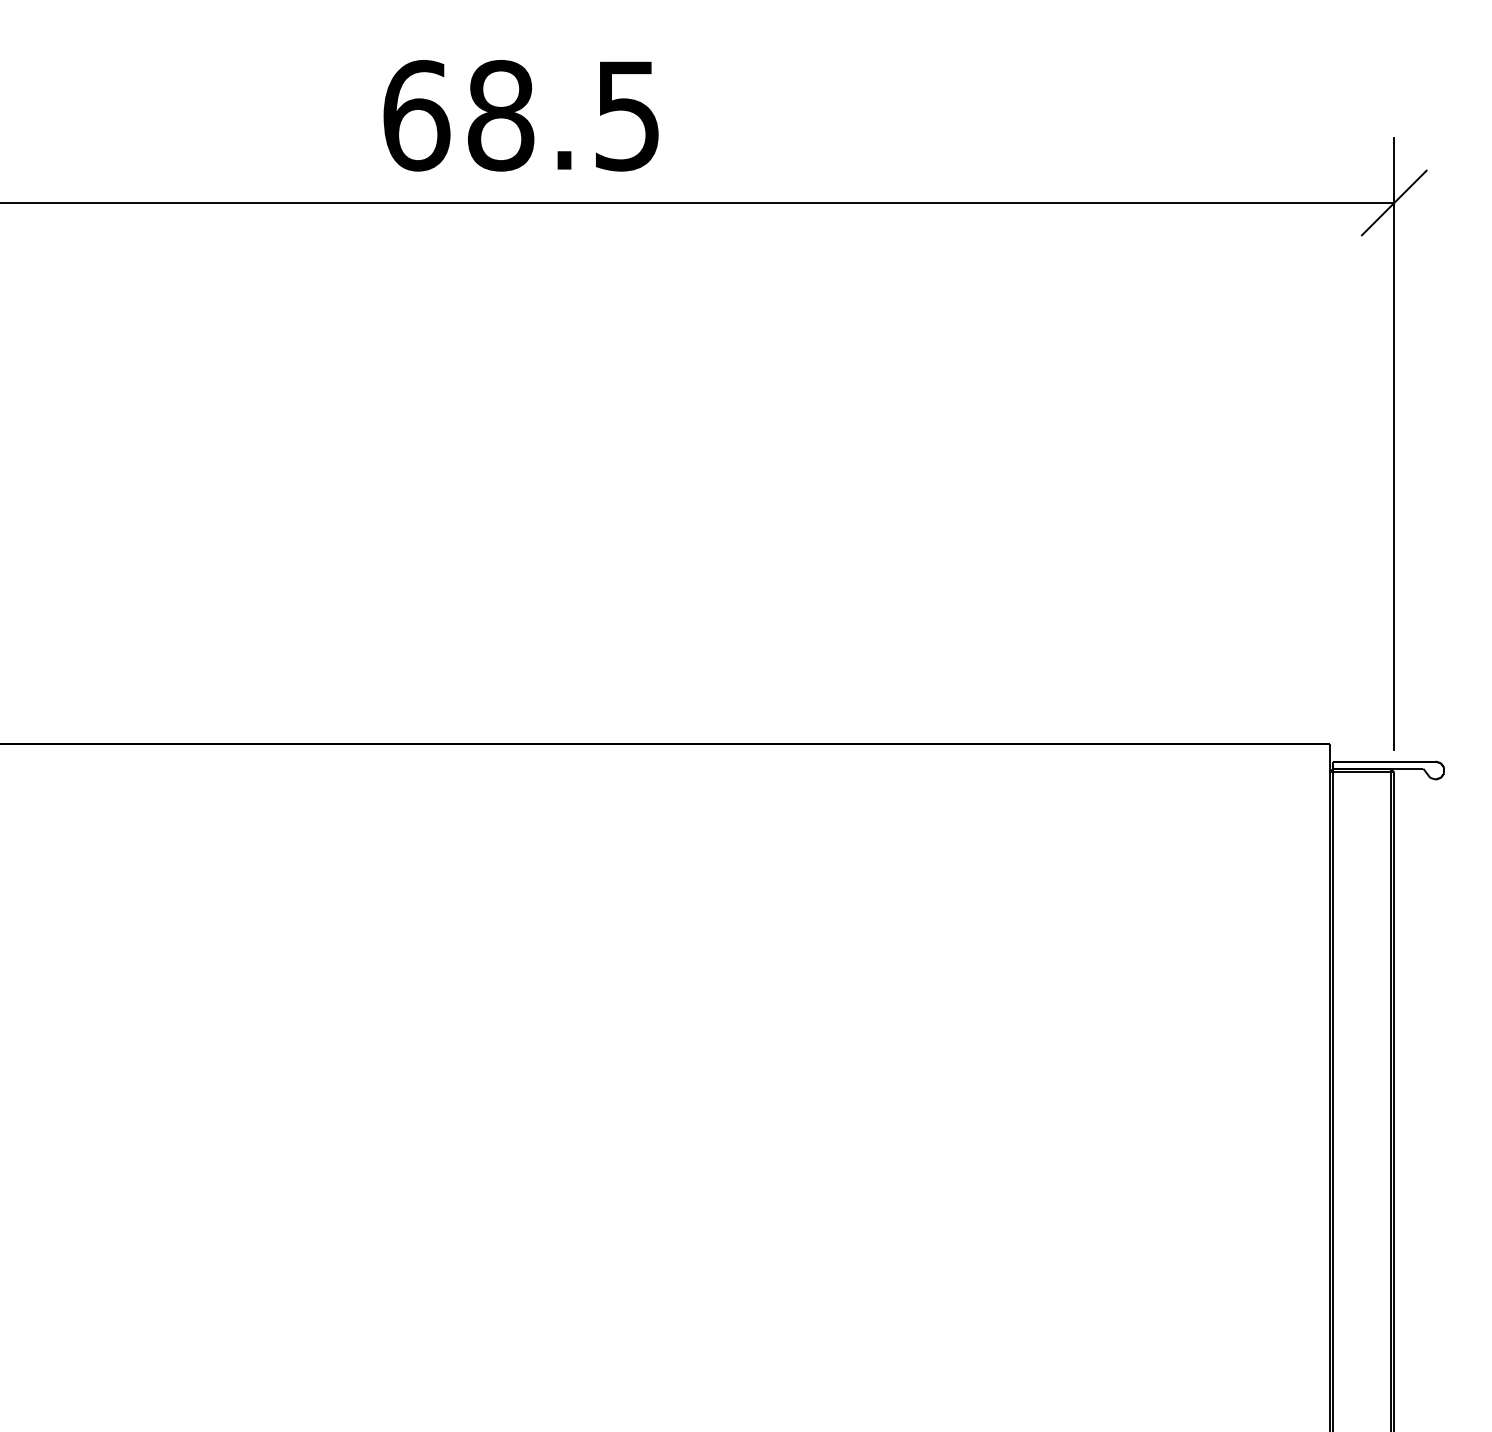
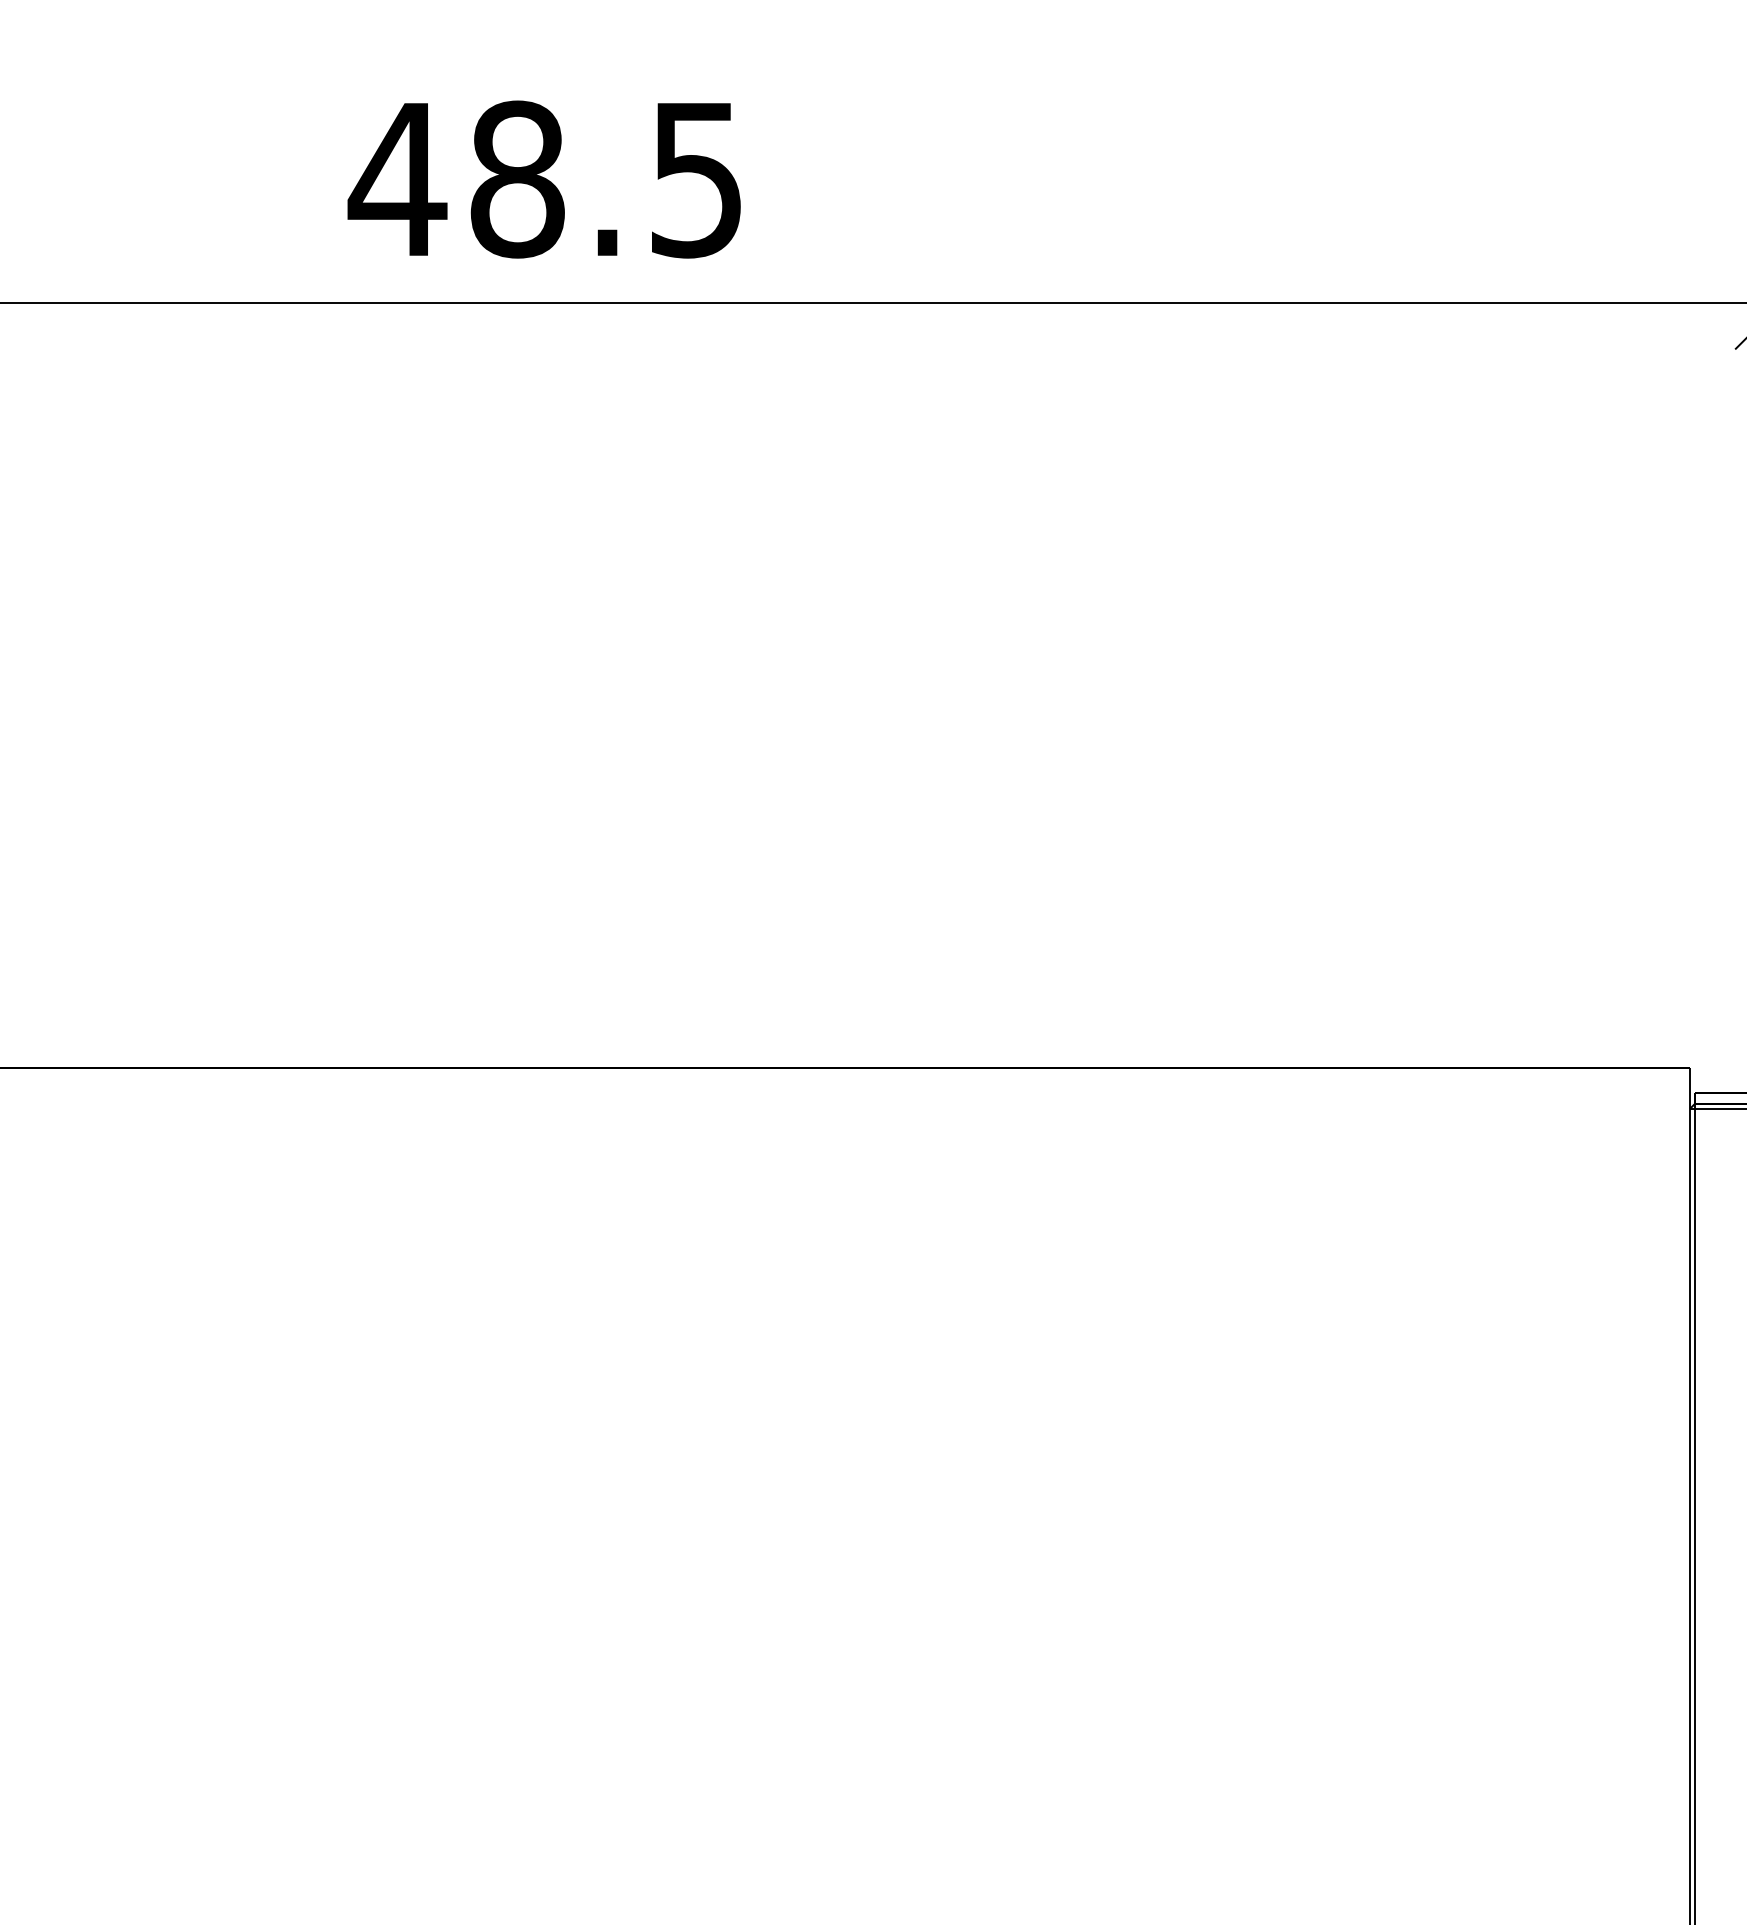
text: (415, 115) -> (396, 179), 68.5 -> 48.5

